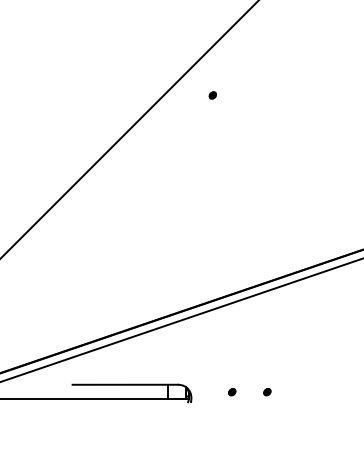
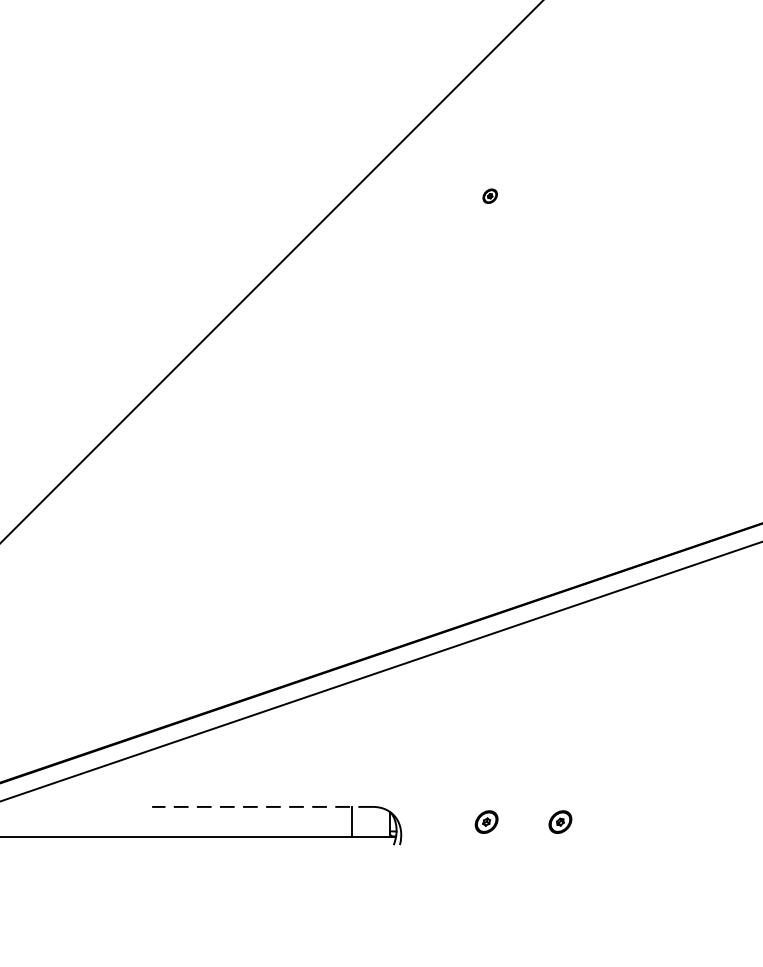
part: (212, 95) -> (489, 196), moved
line: (125, 384) -> (263, 806), solid -> dashed
part: (232, 392) -> (487, 823), size x1.6
part: (267, 392) -> (560, 823), size x1.6

